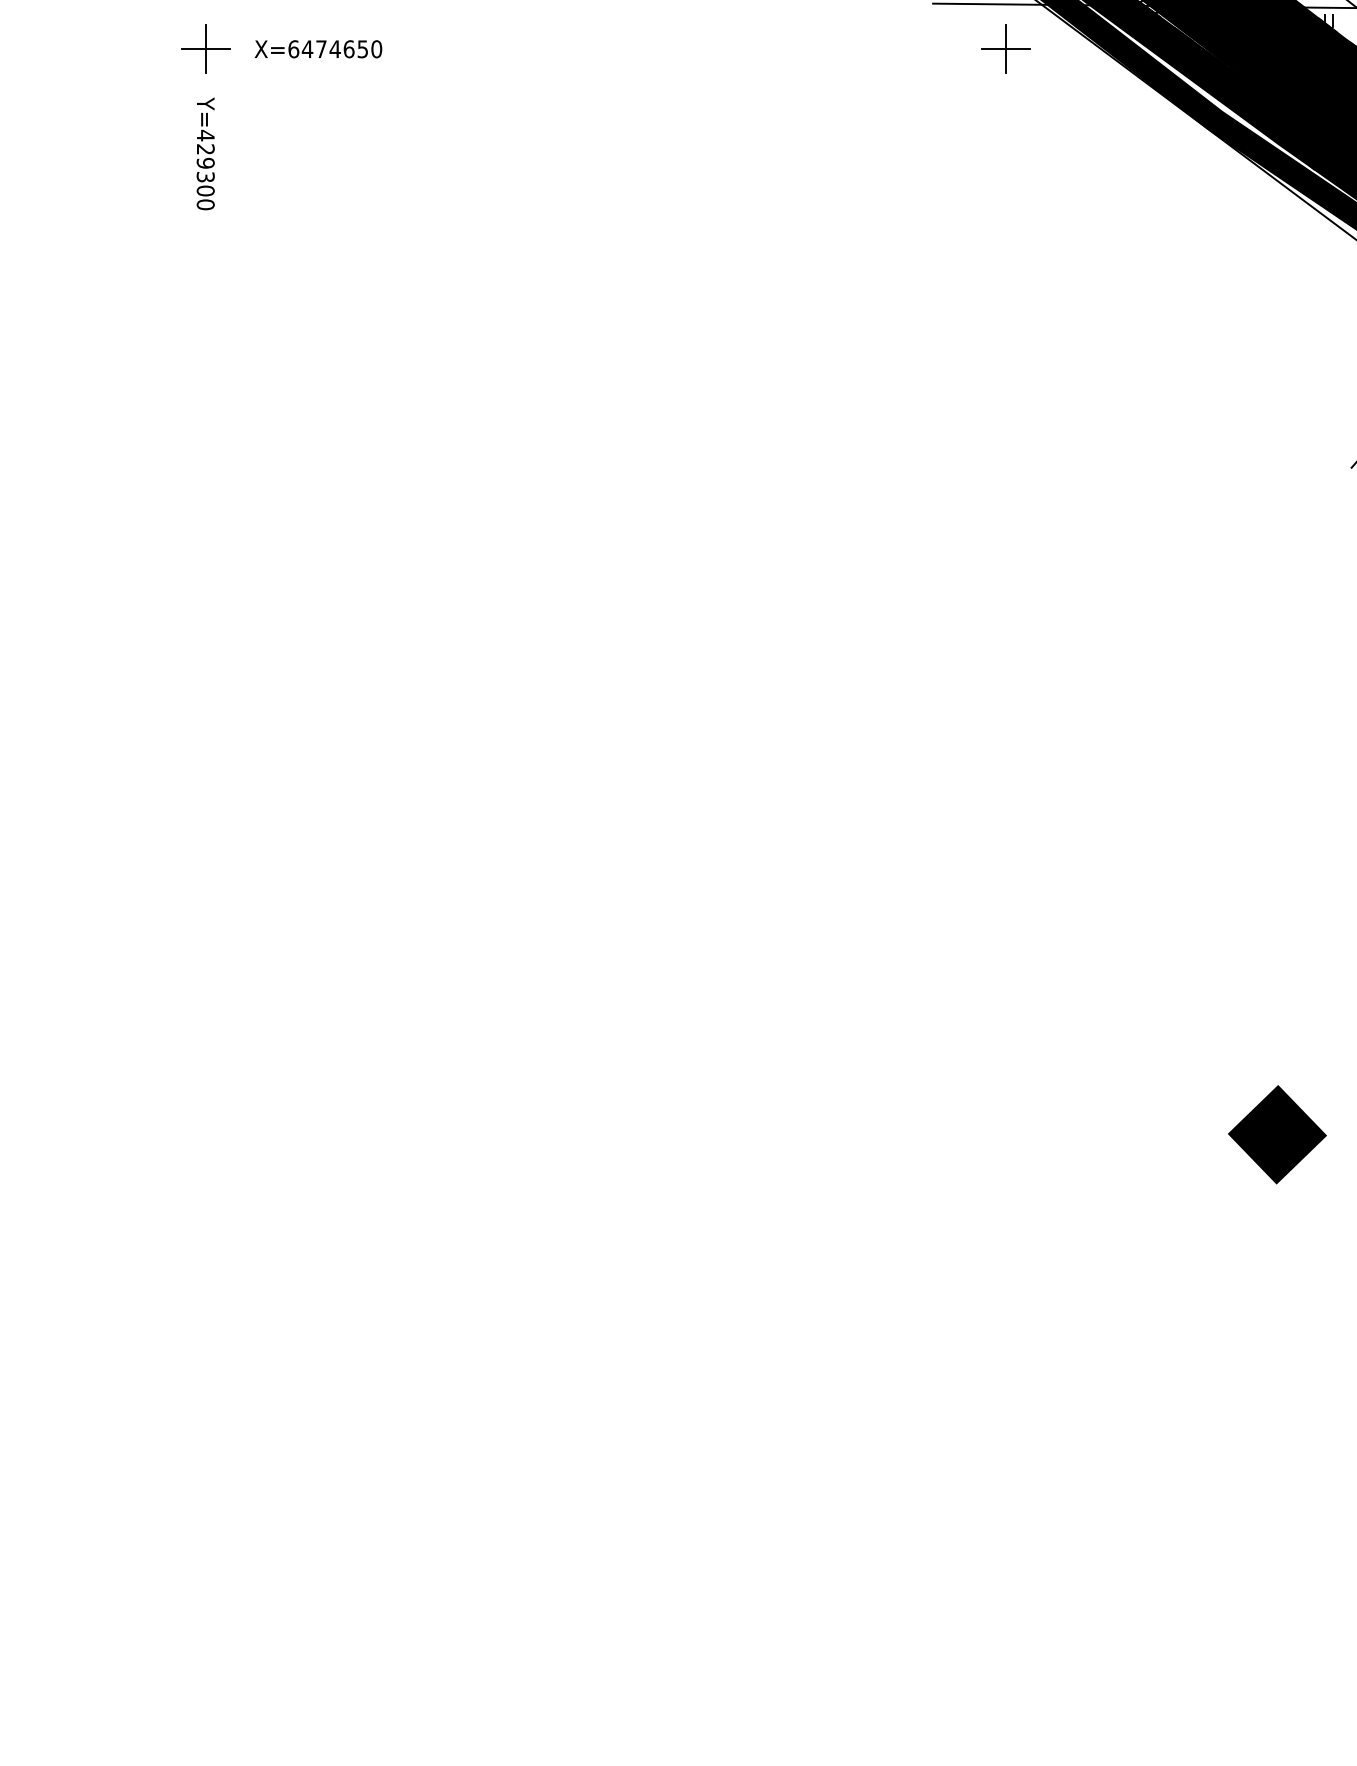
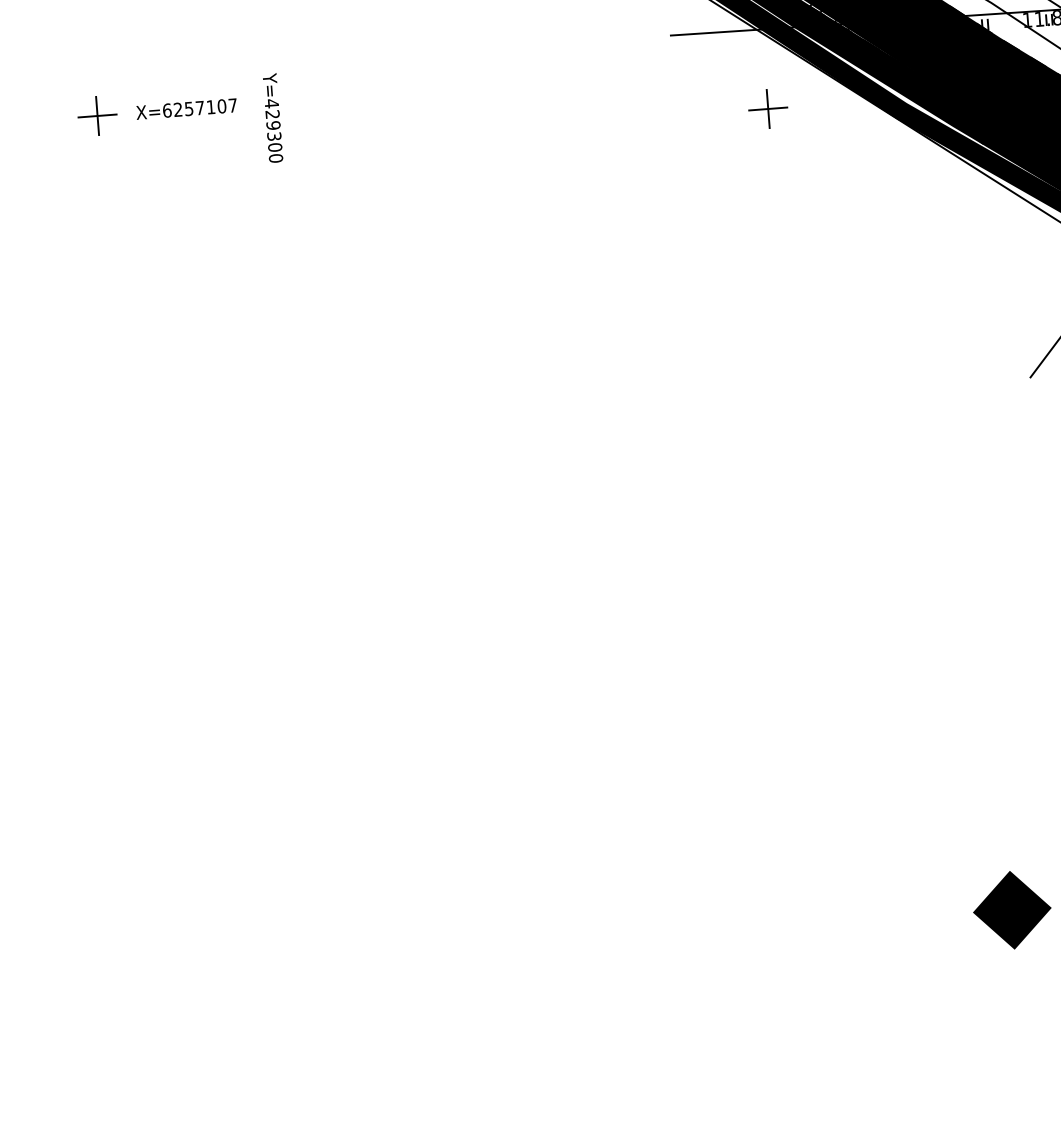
part: (1005, 48) -> (767, 108), moved
text: (341, 49) -> (205, 107), X=6474650 -> X=6257107
text: (205, 153) -> (272, 117), moved

